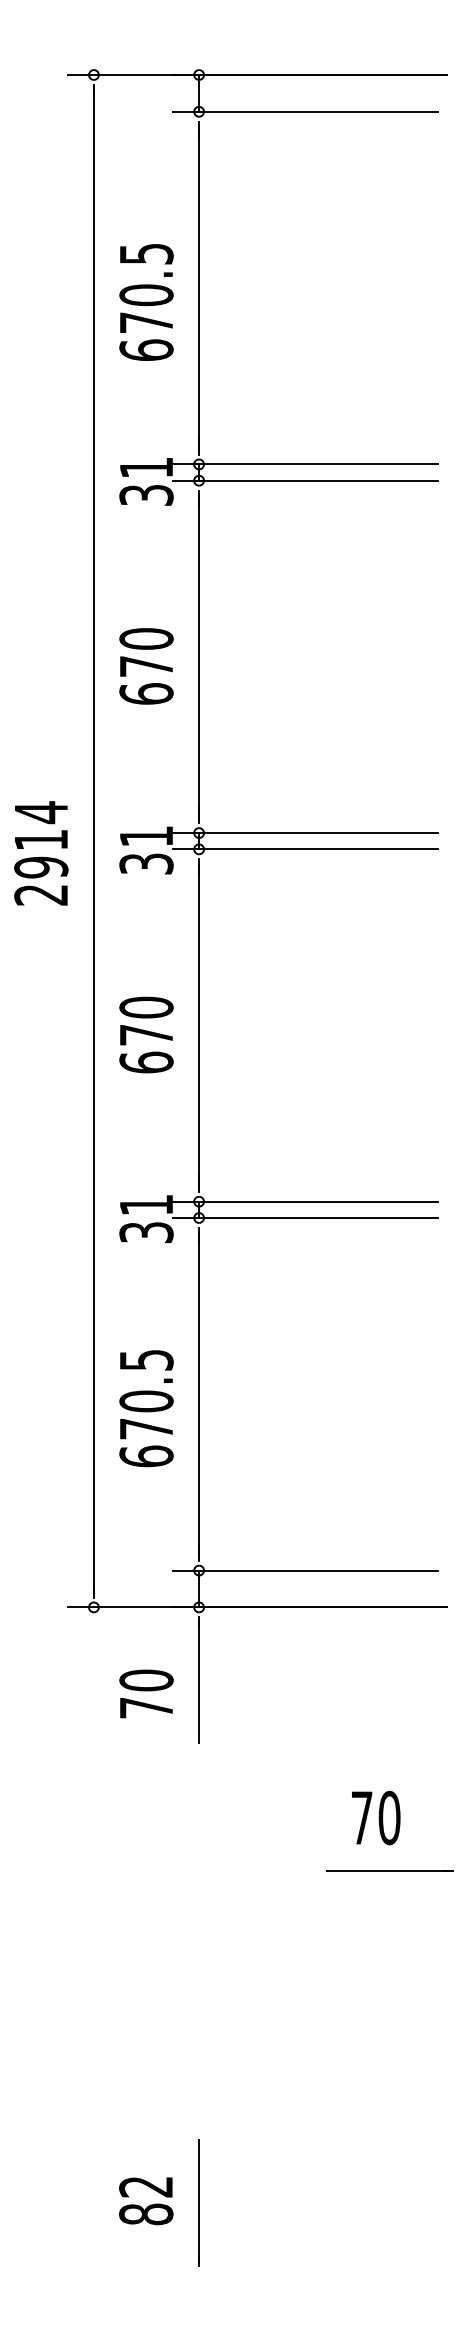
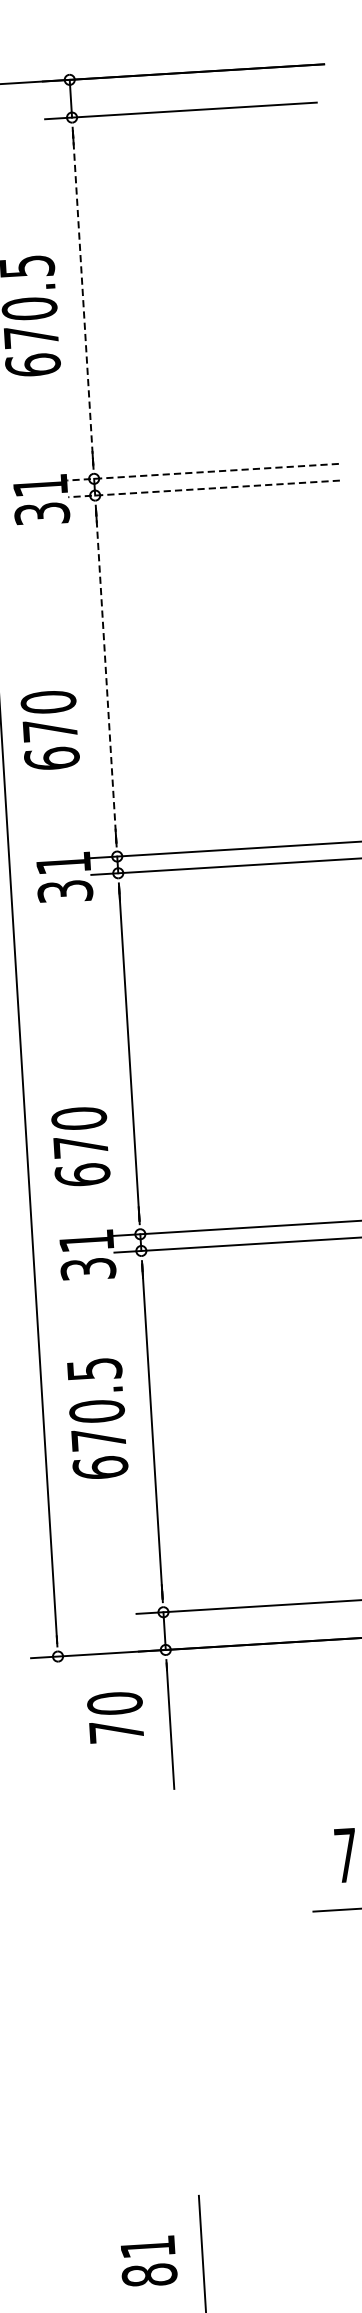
line: (199, 288) -> (83, 298), solid -> dashed
line: (305, 464) -> (203, 472), solid -> dashed
line: (305, 480) -> (204, 488), solid -> dashed
line: (199, 656) -> (106, 675), solid -> dashed
text: (146, 666) -> (50, 730), moved
text: (146, 1034) -> (80, 1146), moved
text: (146, 1408) -> (97, 1418), moved
text: (146, 1693) -> (115, 1716), moved
text: (145, 2187) -> (147, 2247), 82 -> 81

